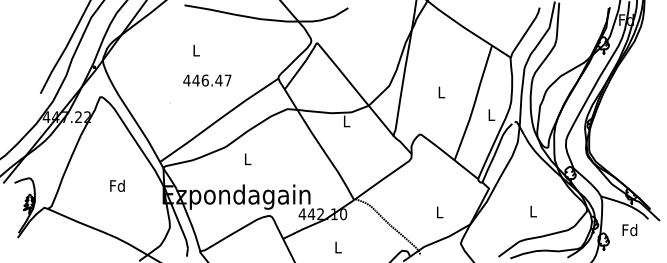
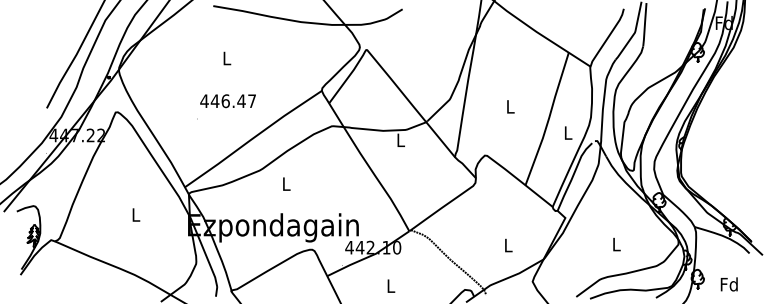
text: (207, 80) -> (228, 101), moved
text: (117, 185) -> (135, 214), Fd -> L
text: (629, 230) -> (728, 284), moved

